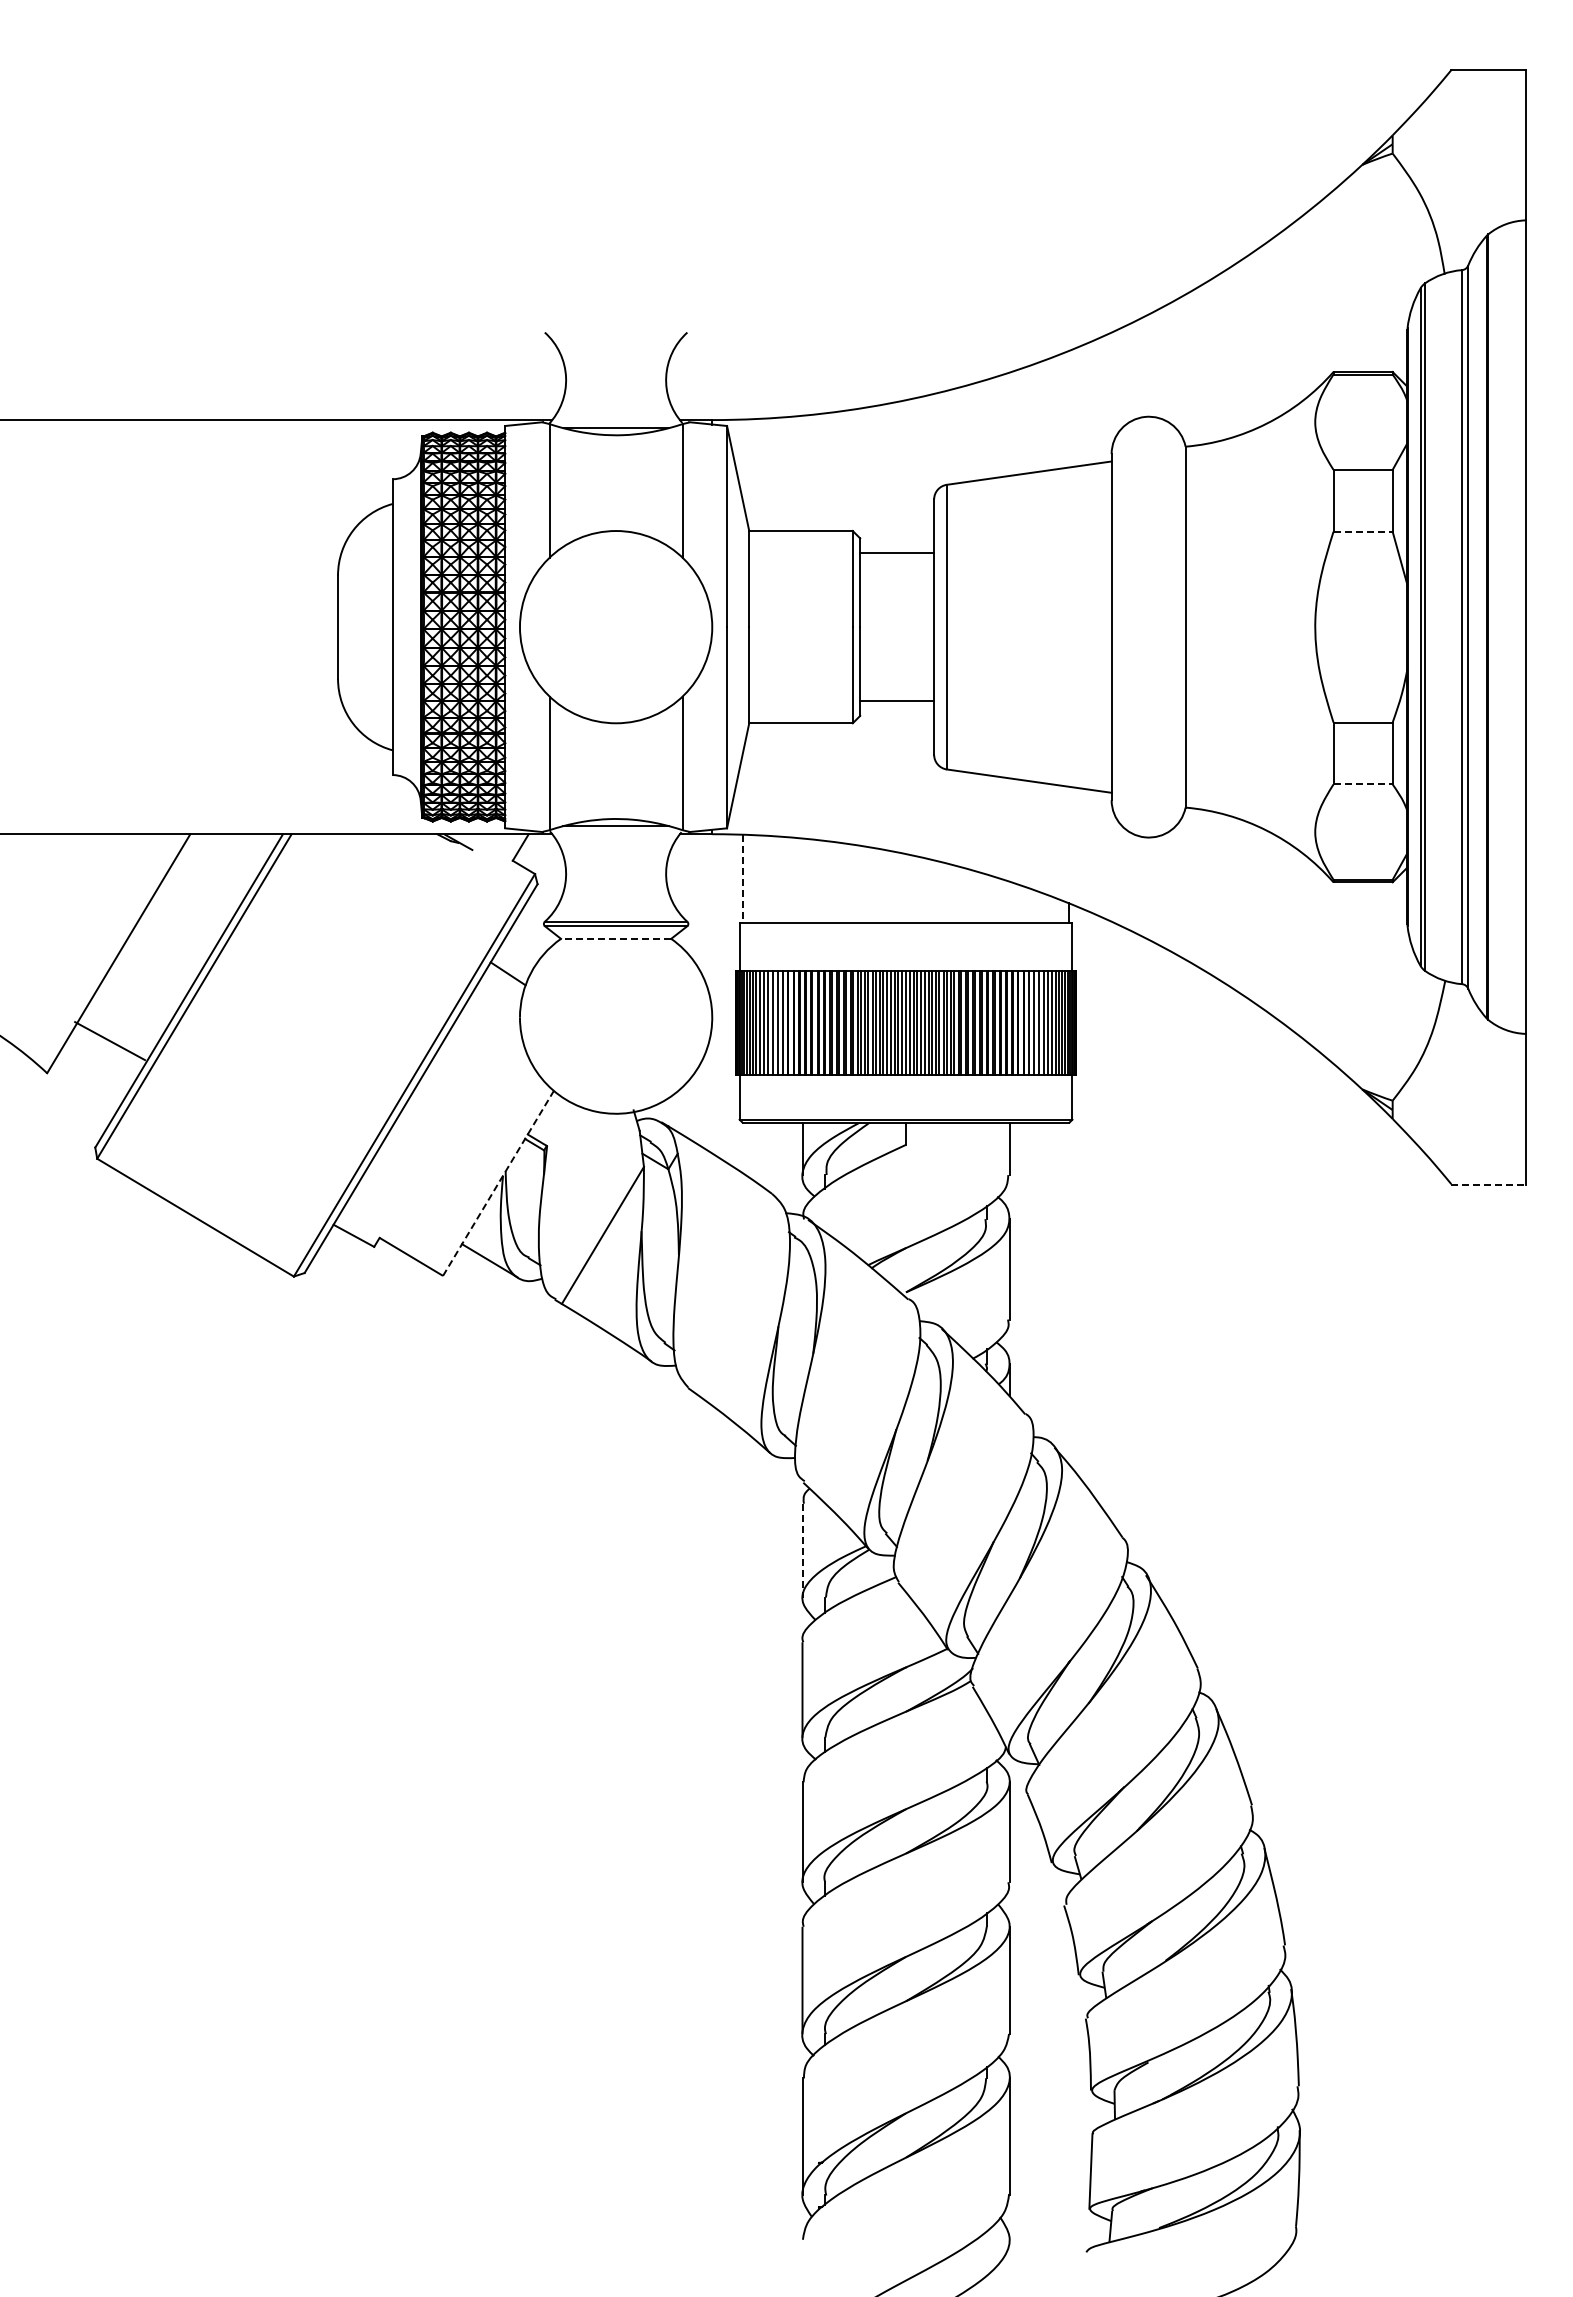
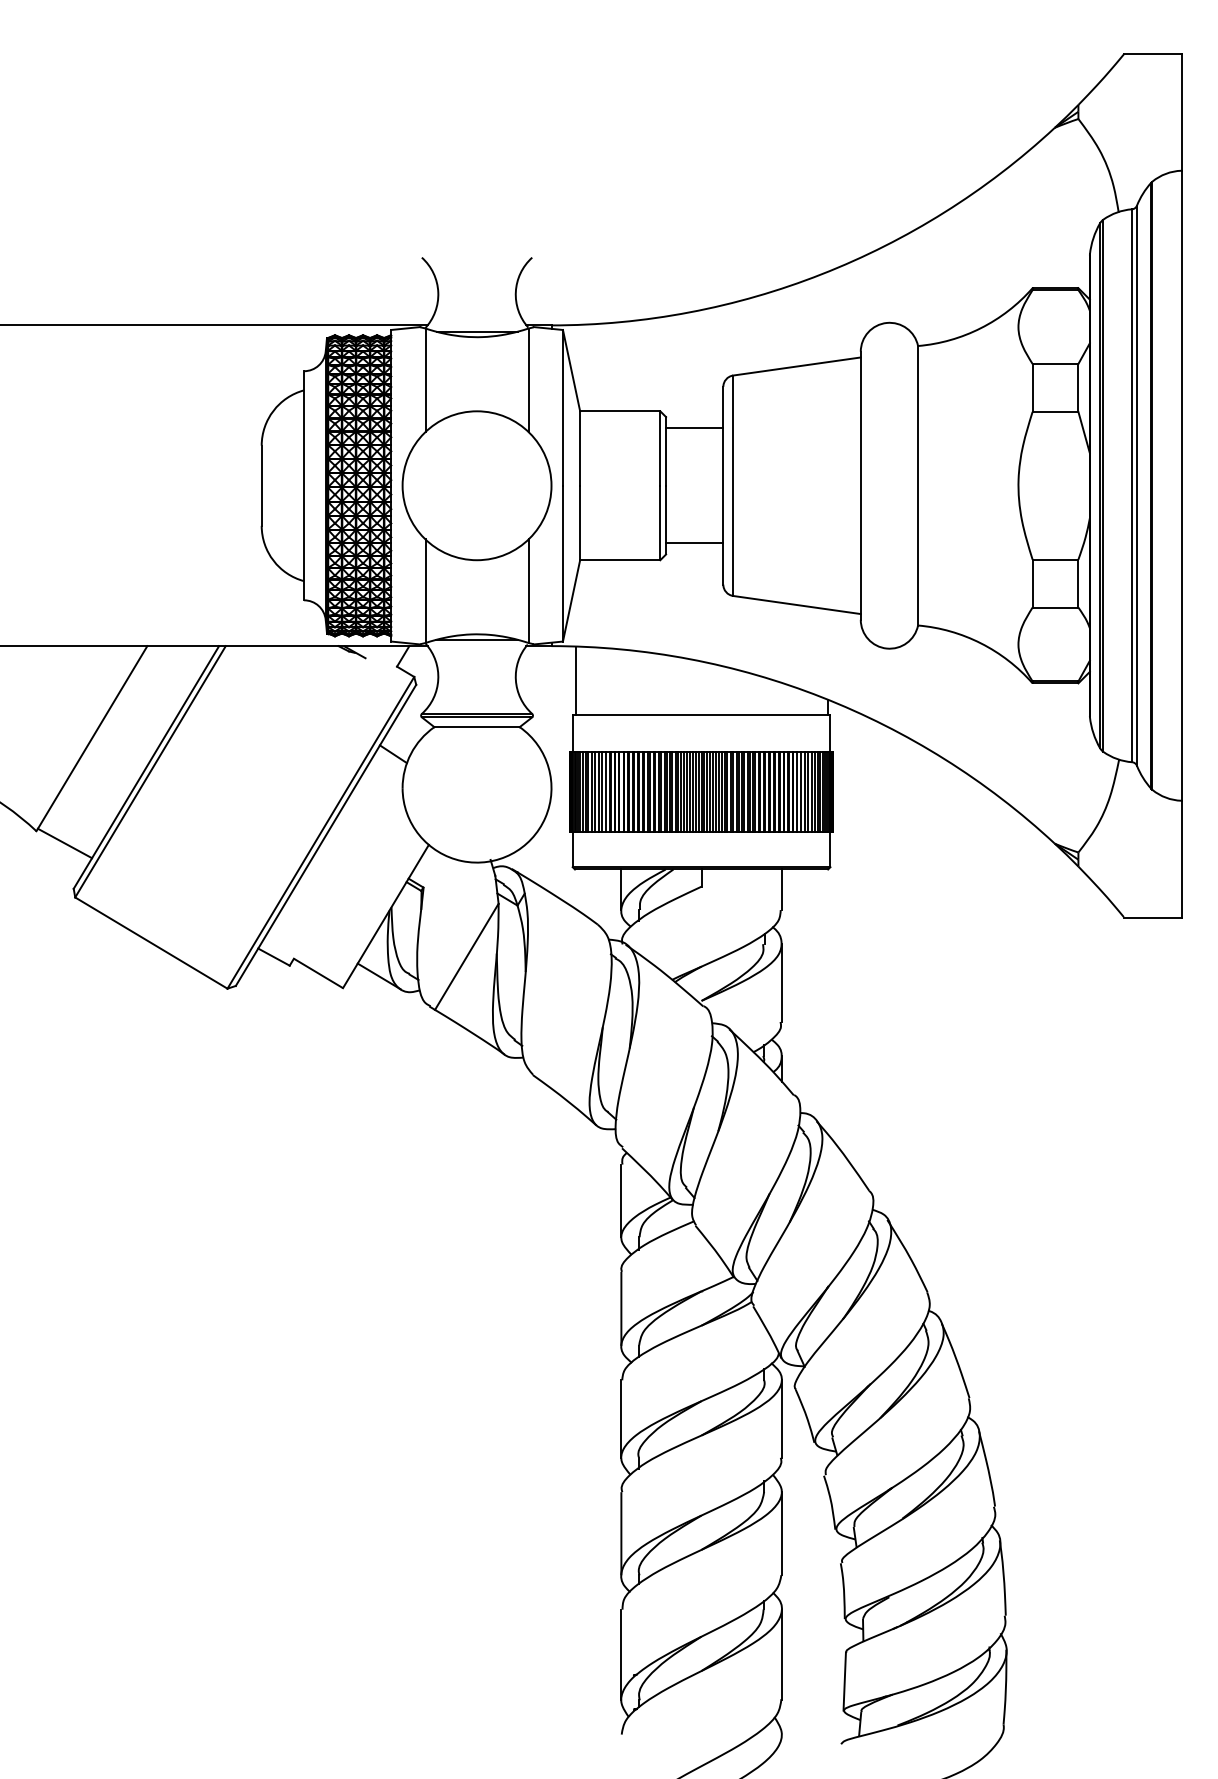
line: (1363, 531) -> (1055, 411), dashed -> solid
line: (1363, 784) -> (1055, 607), dashed -> solid
line: (743, 879) -> (575, 681), dashed -> solid
line: (615, 938) -> (476, 726), dashed -> solid
line: (109, 1041) -> (64, 843), moved
line: (498, 1183) -> (385, 916), dashed -> solid
line: (1489, 1184) -> (1153, 917), dashed -> solid
line: (802, 1551) -> (621, 1201), dashed -> solid

